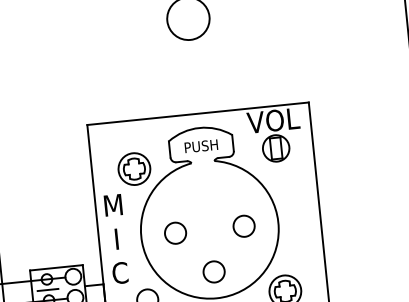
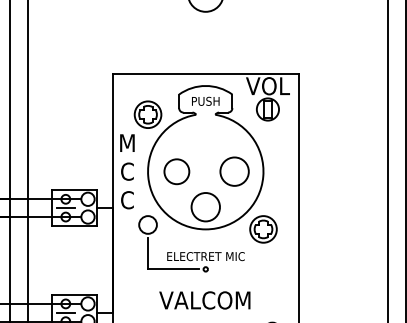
circle: (243, 226) -> (234, 171), size x1.6
circle: (175, 233) -> (176, 171), size x1.4
text: (116, 238) -> (127, 171), I -> C
circle: (213, 272) -> (205, 207), size x1.6

